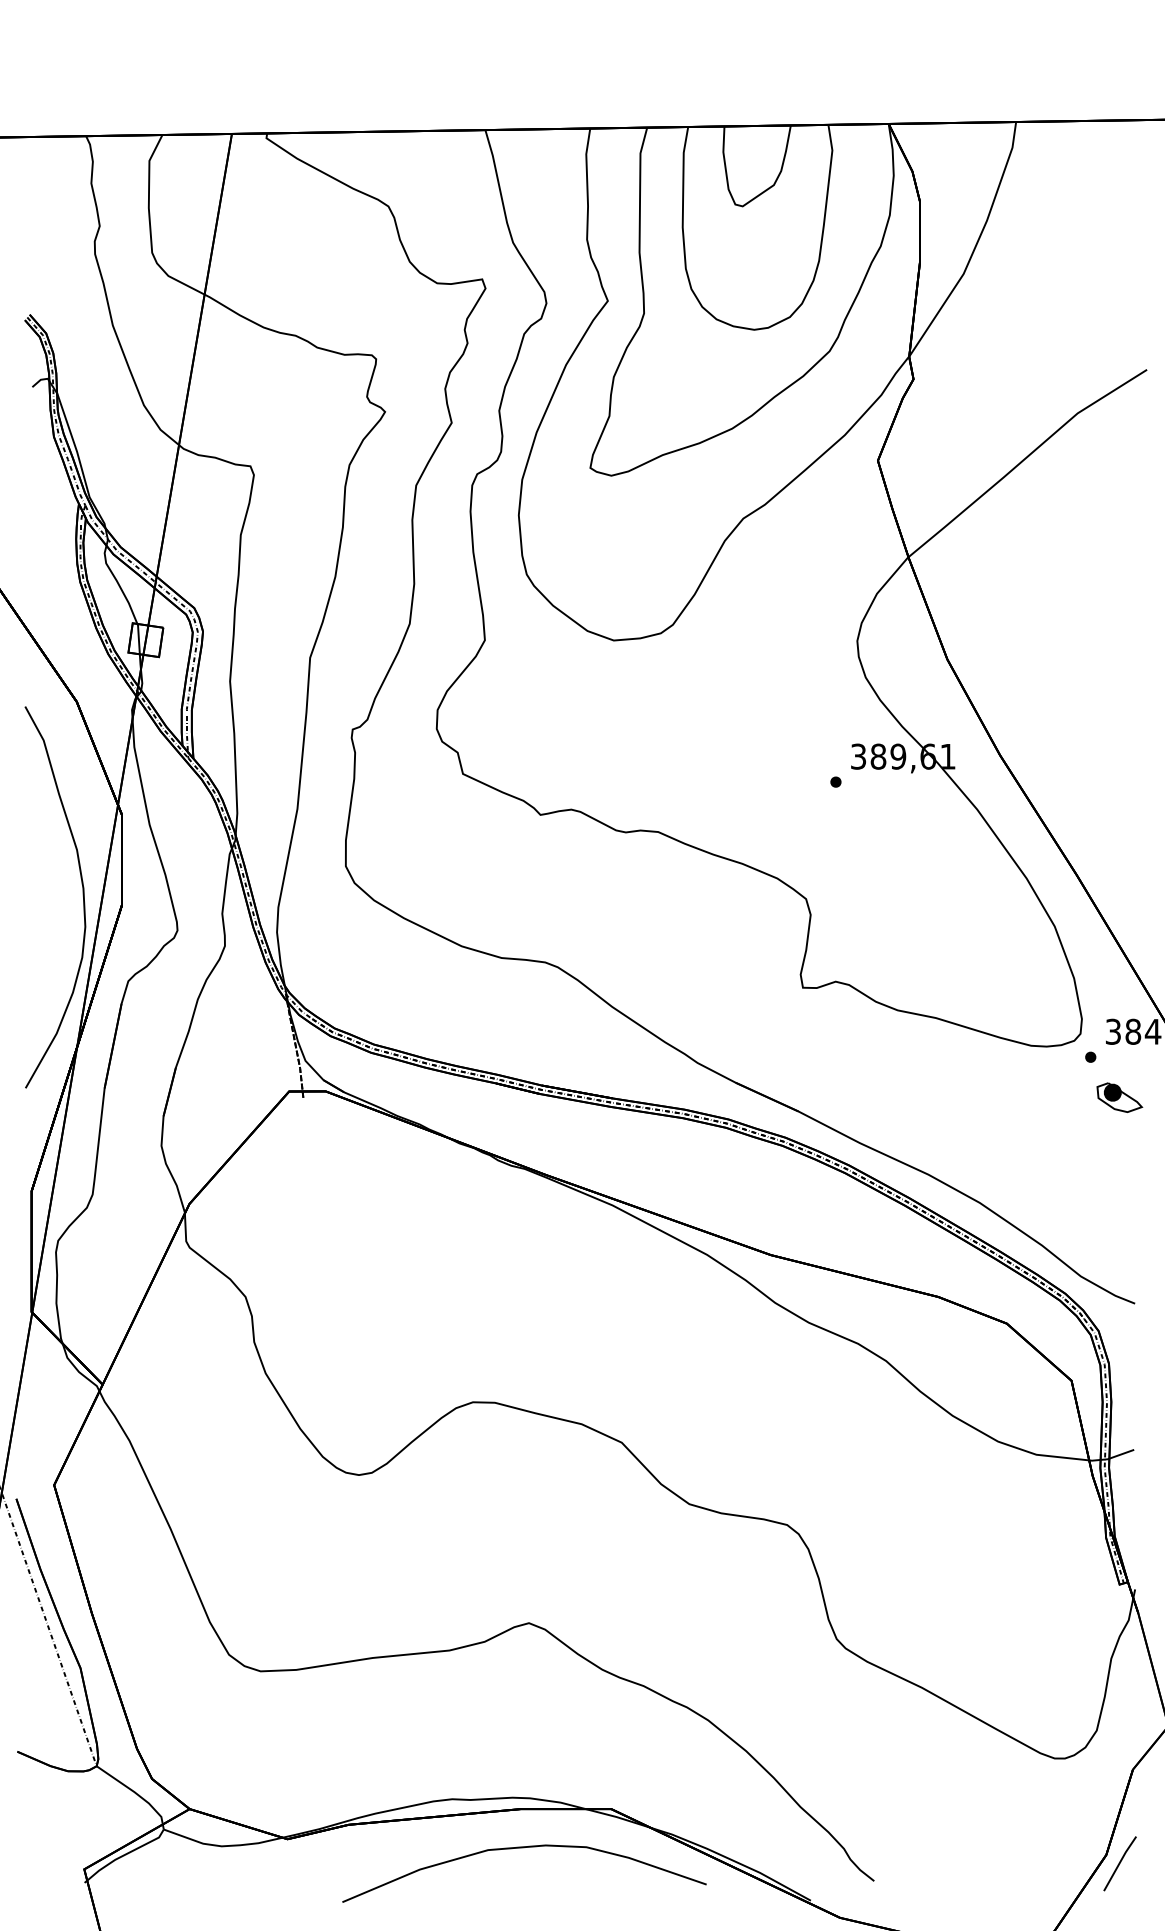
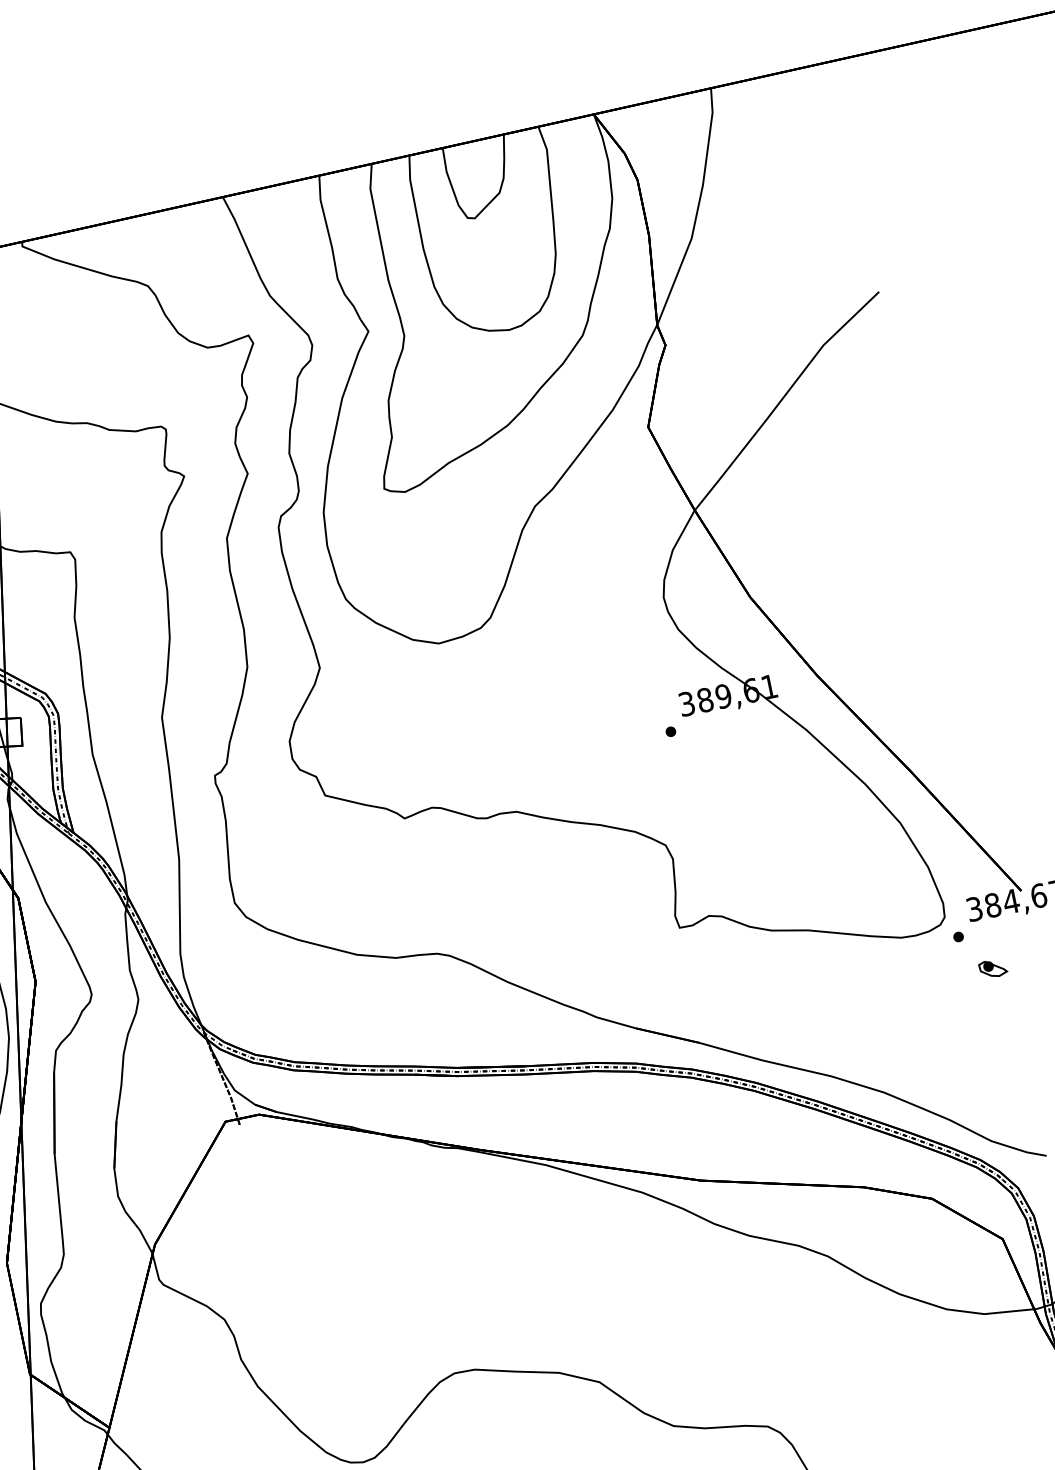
part: (1119, 1097) -> (992, 968), size x0.62

